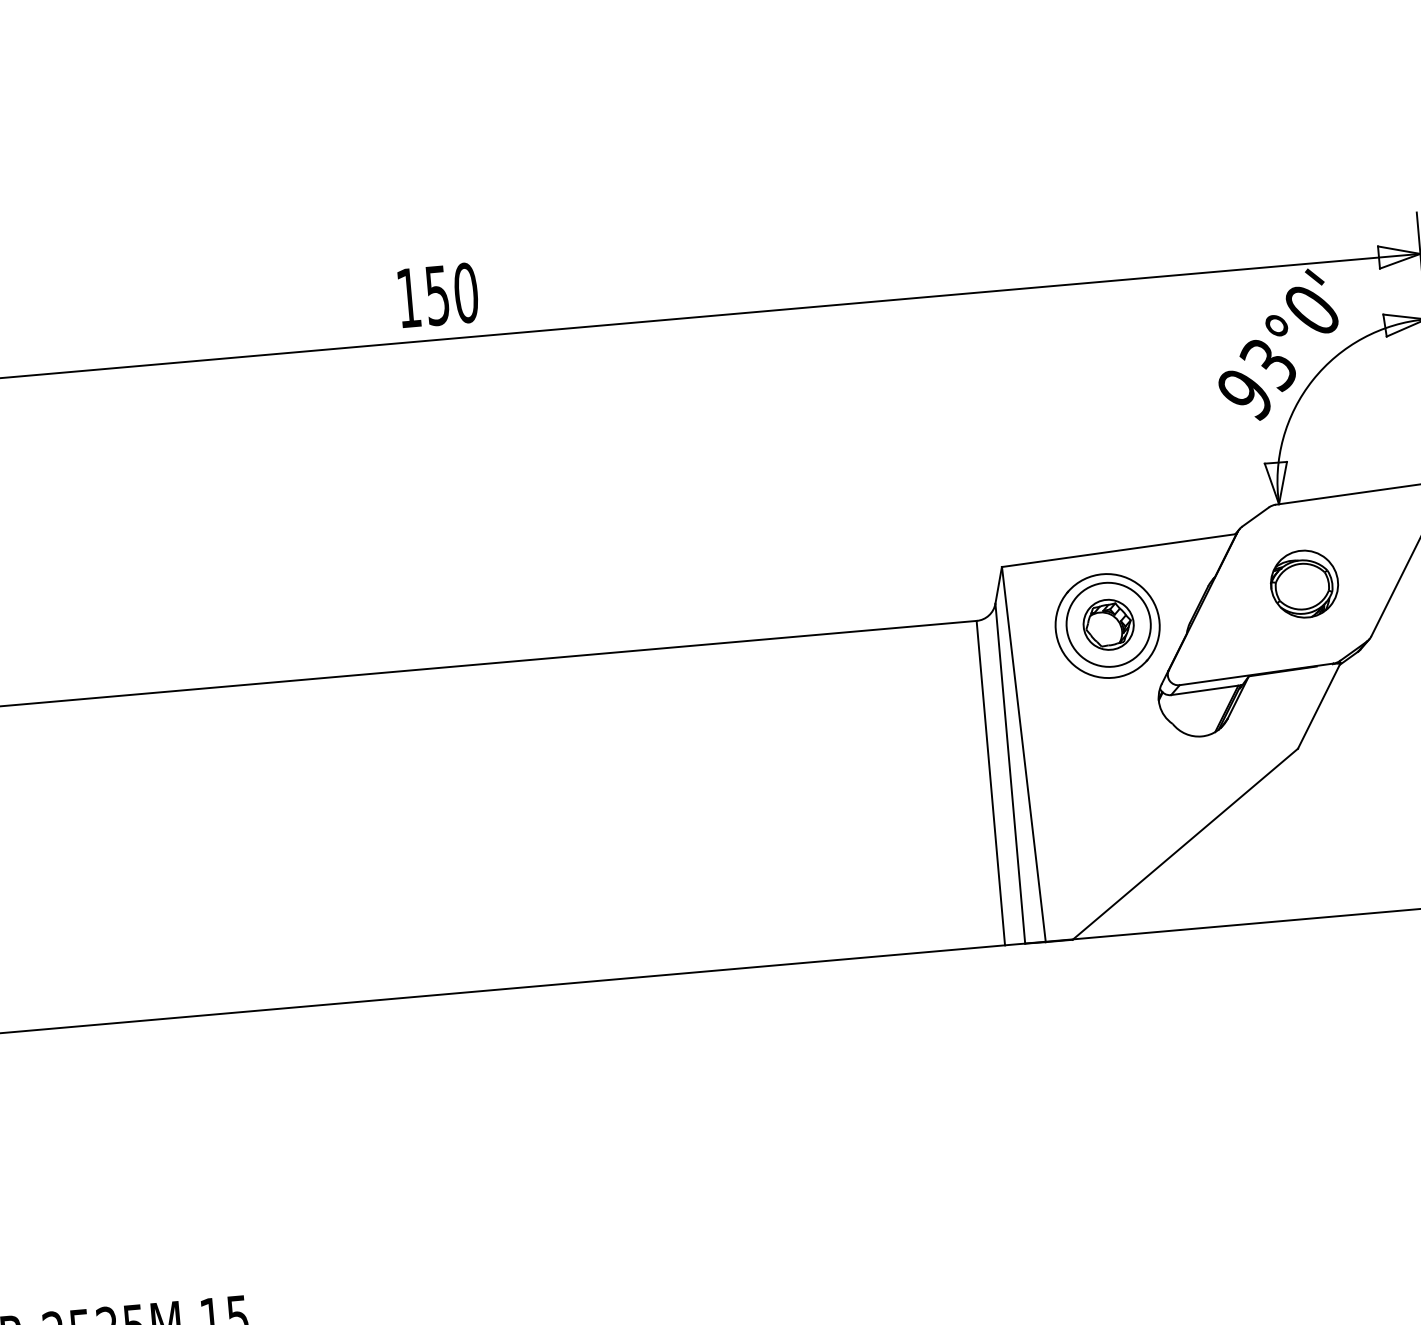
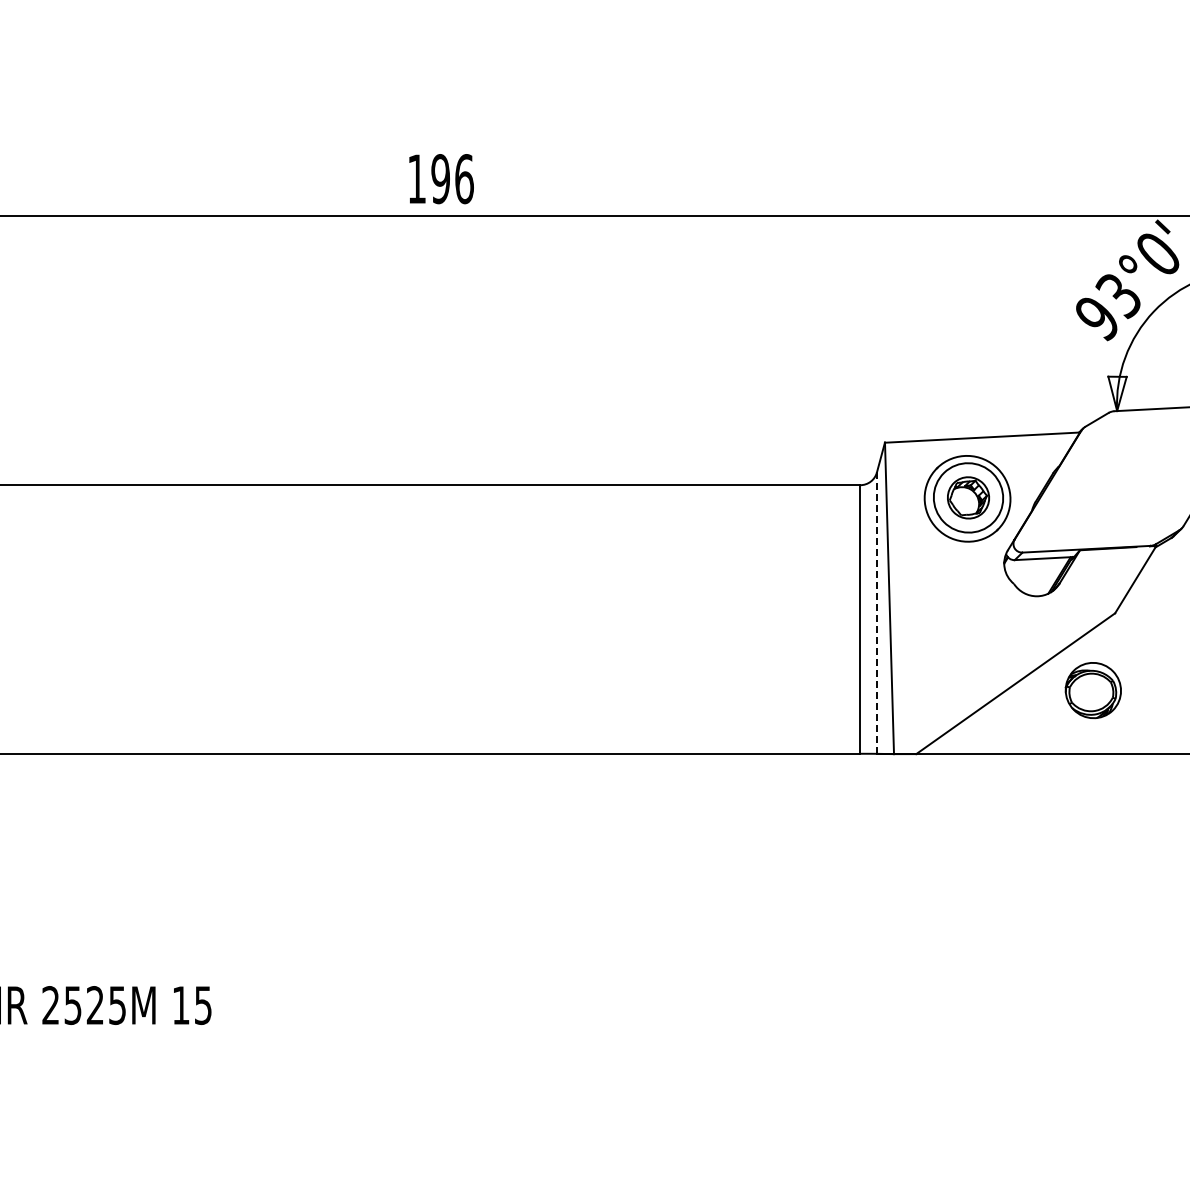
text: (451, 294) -> (452, 179), 150 -> 196
part: (1303, 584) -> (1092, 690), moved
line: (1009, 774) -> (876, 613), solid -> dashed

